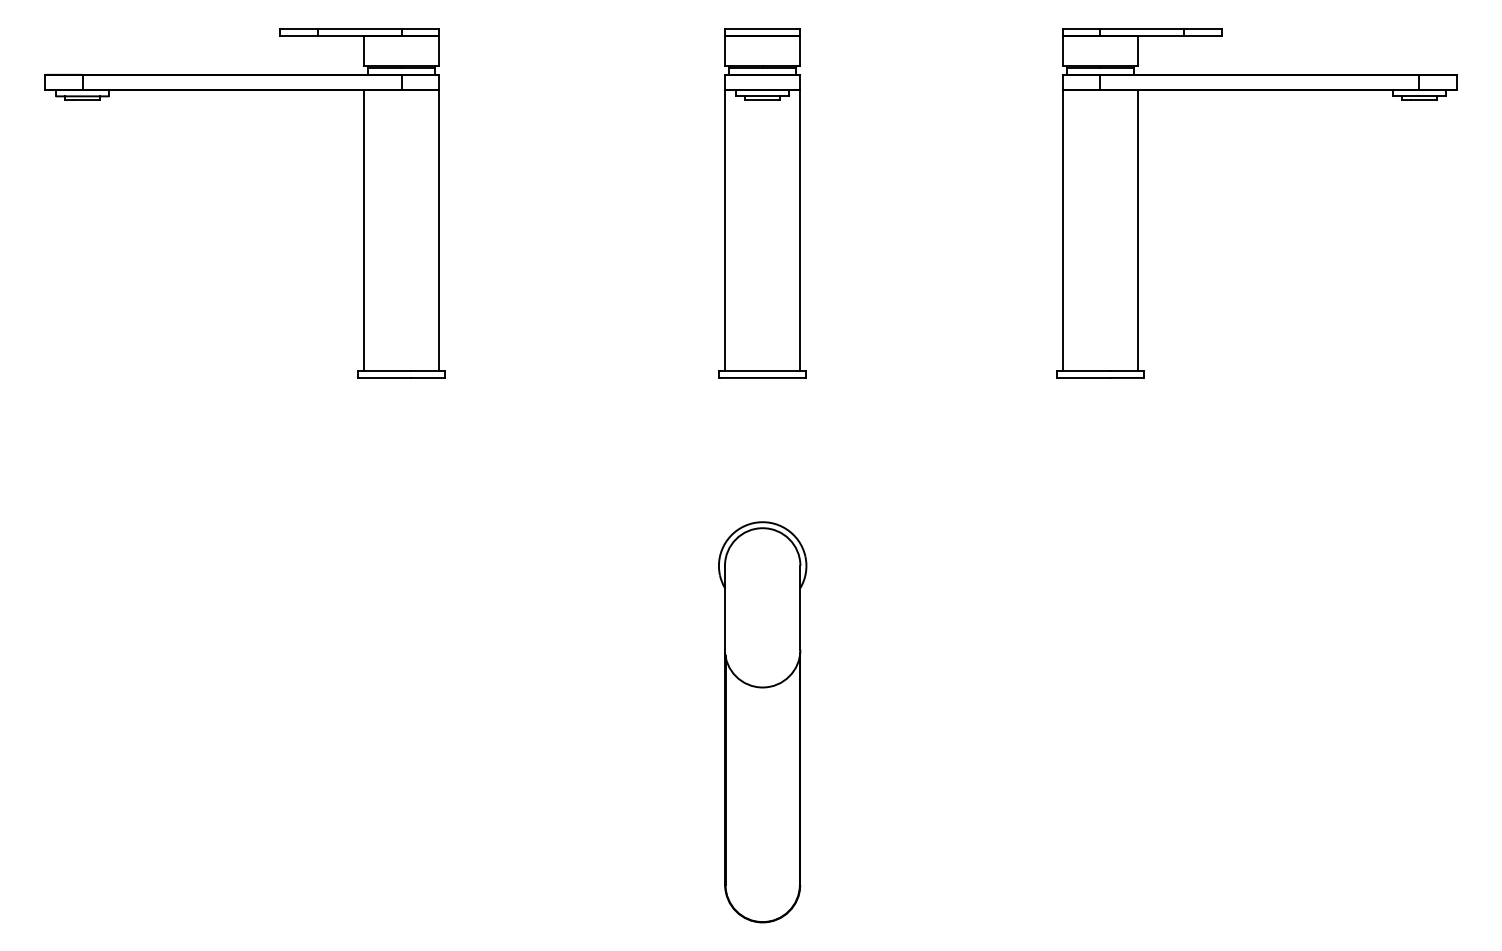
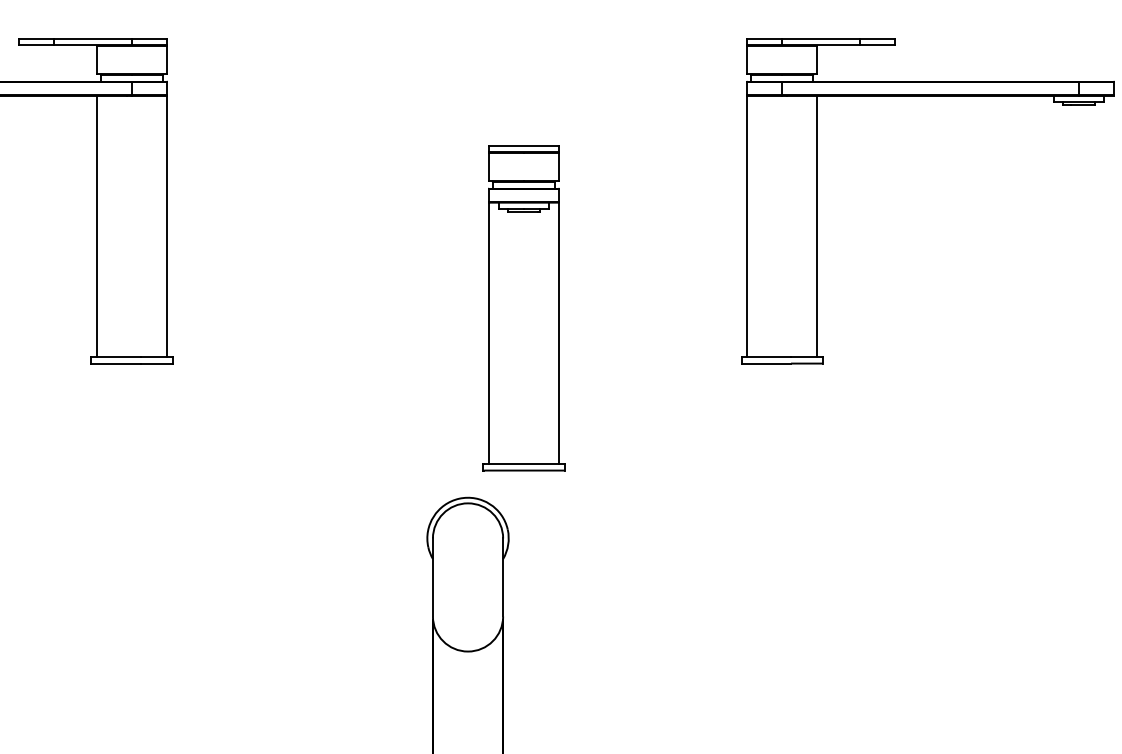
part: (762, 203) -> (523, 308), moved

